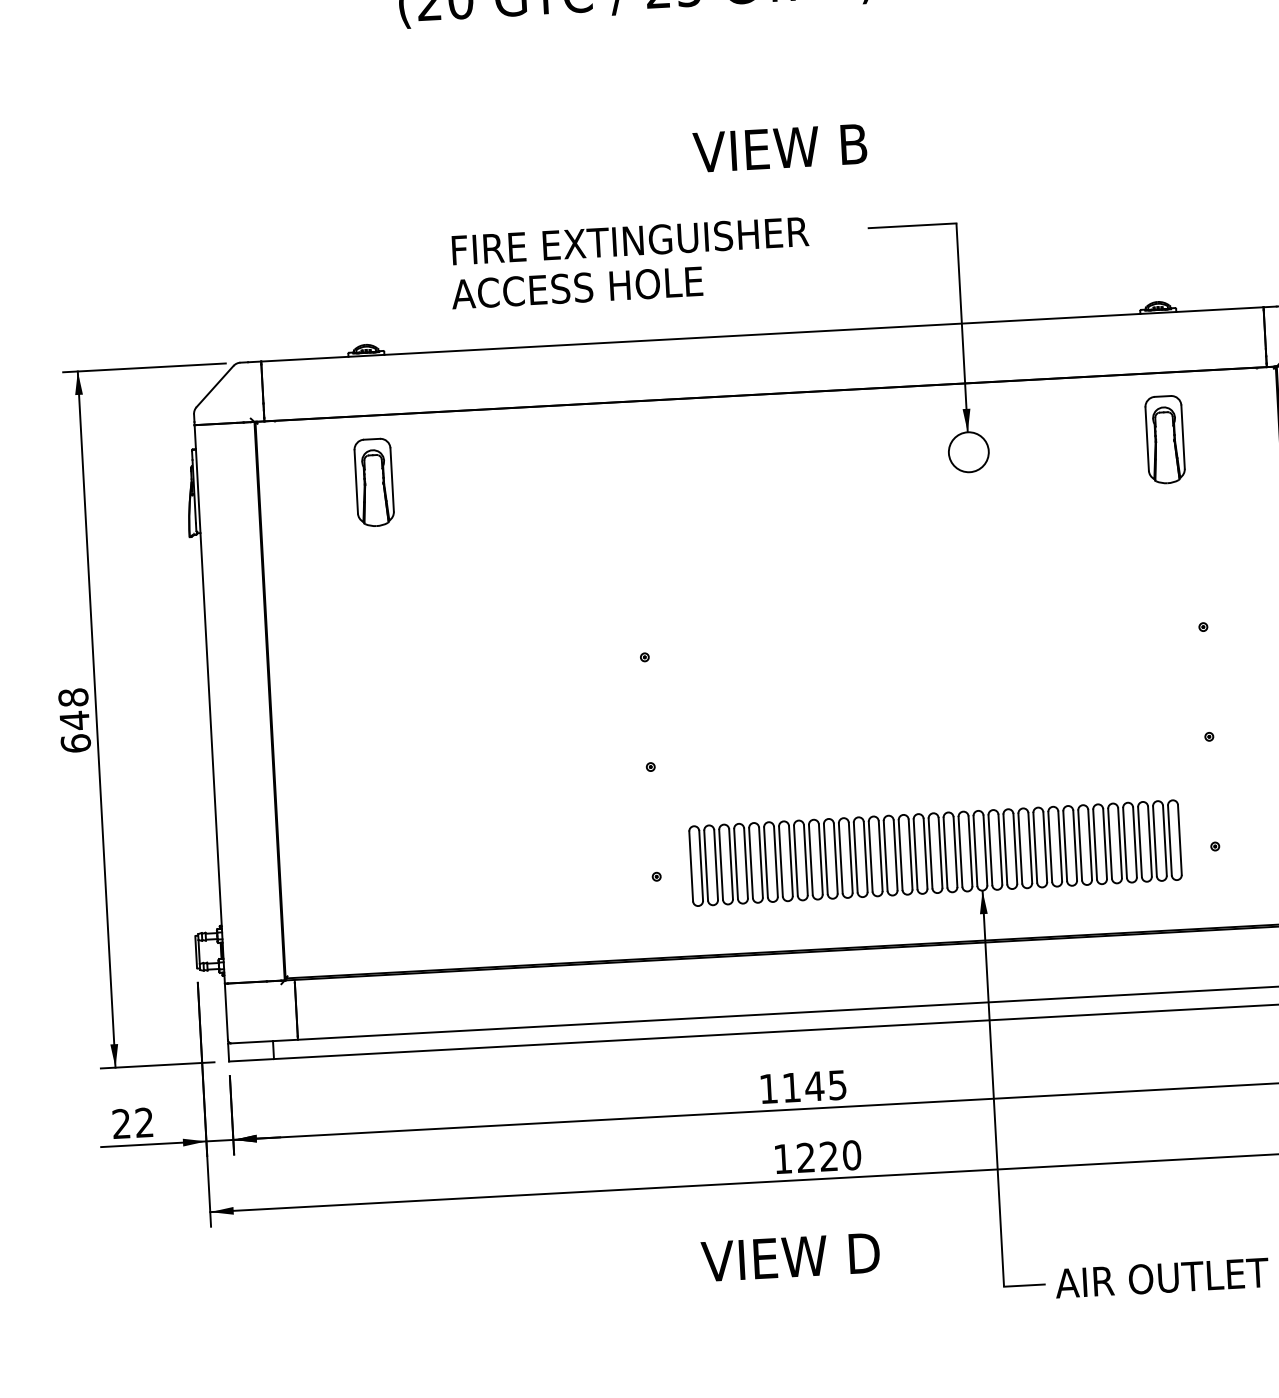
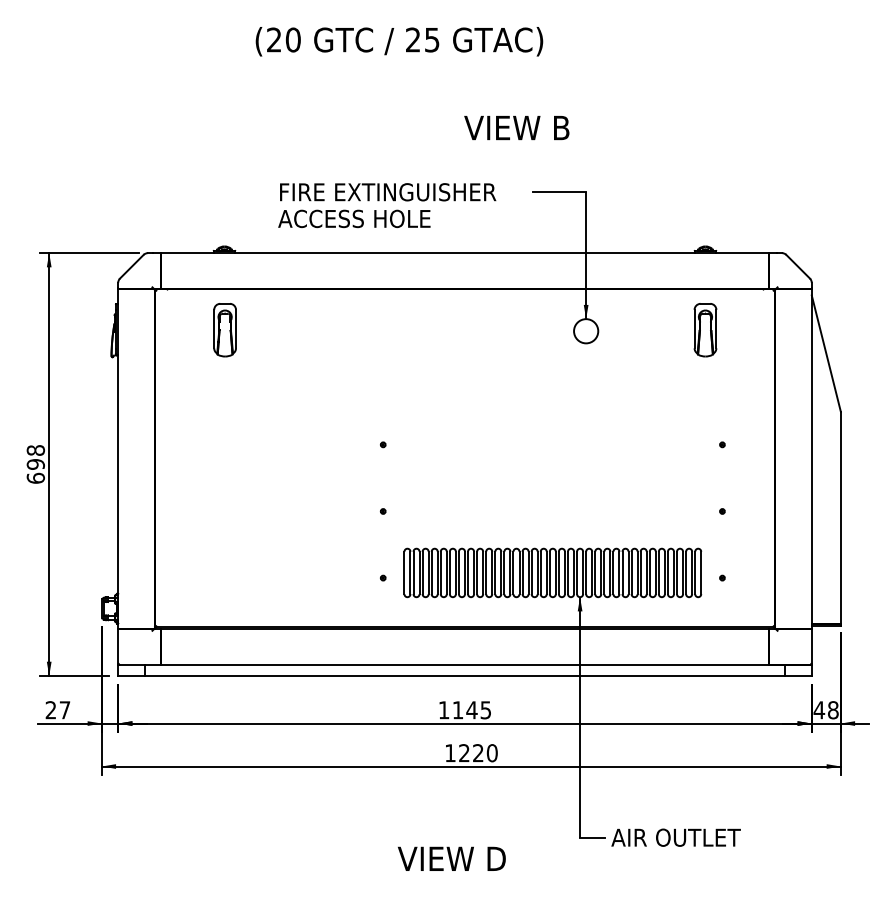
text: (779, 149) -> (516, 128), moved
text: (74, 720) -> (35, 464), 648 -> 698
text: (143, 1123) -> (64, 710), 22 -> 27
text: (790, 1256) -> (451, 858), moved

